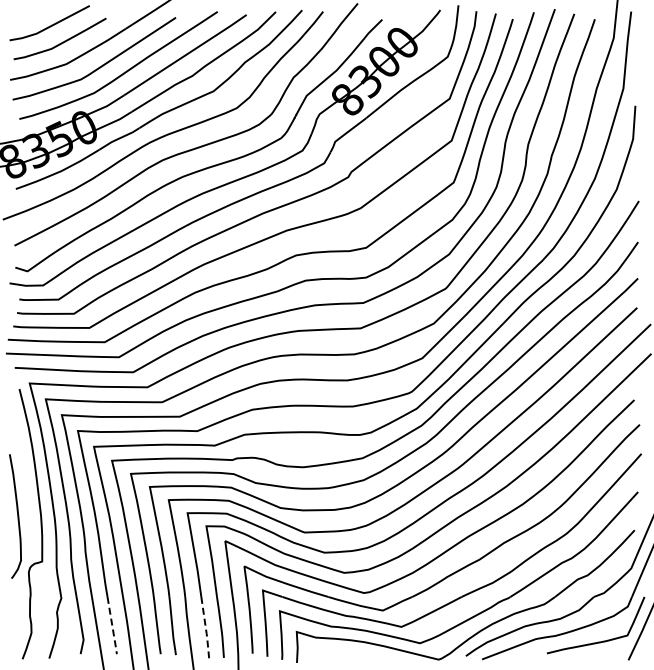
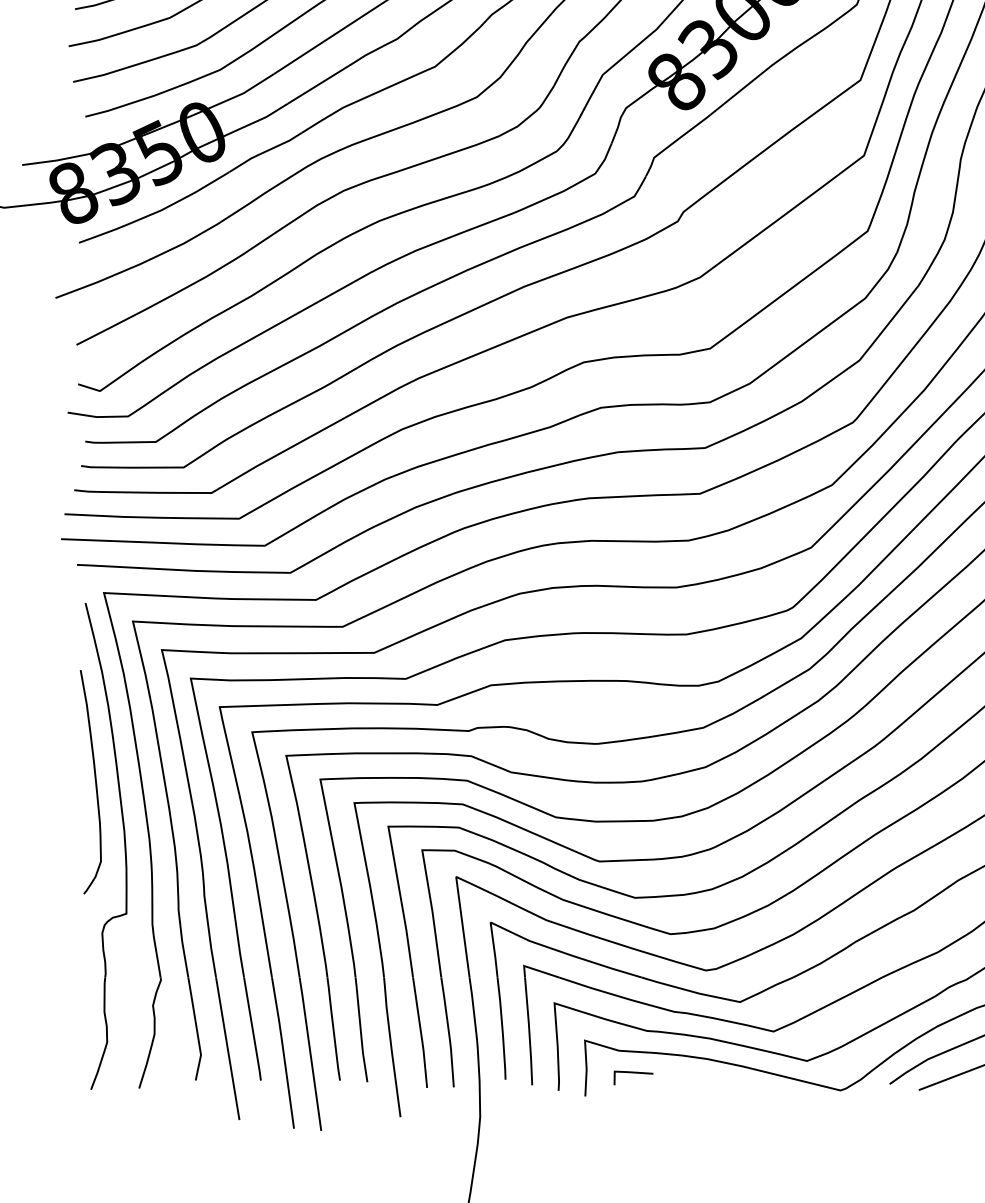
curve: (17, 516) -> (94, 782), moved
line: (112, 625) -> (253, 1028), dashed -> solid
line: (206, 629) -> (422, 1036), dashed -> solid
line: (323, 650) -> (633, 1073), added

